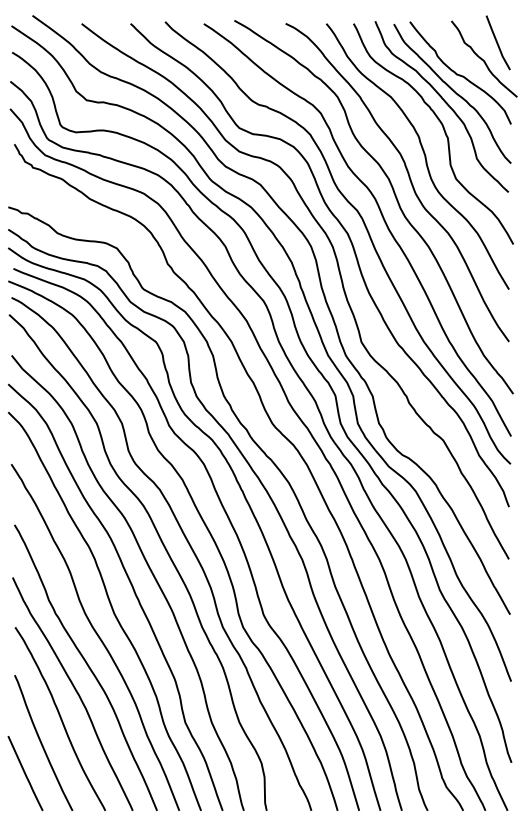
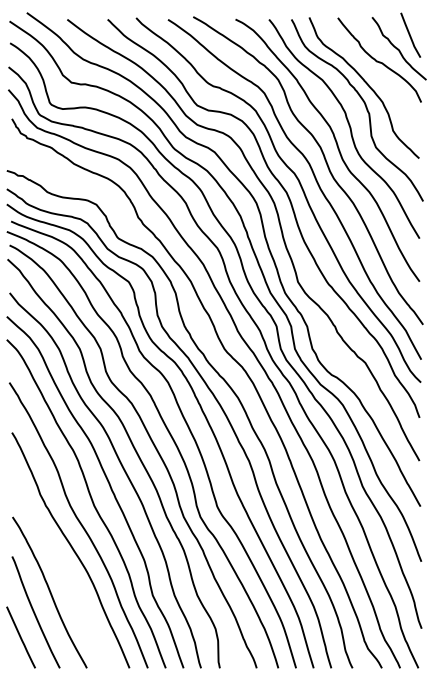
curve: (453, 91) -> (373, 75), removed
curve: (74, 690) -> (61, 569), removed

